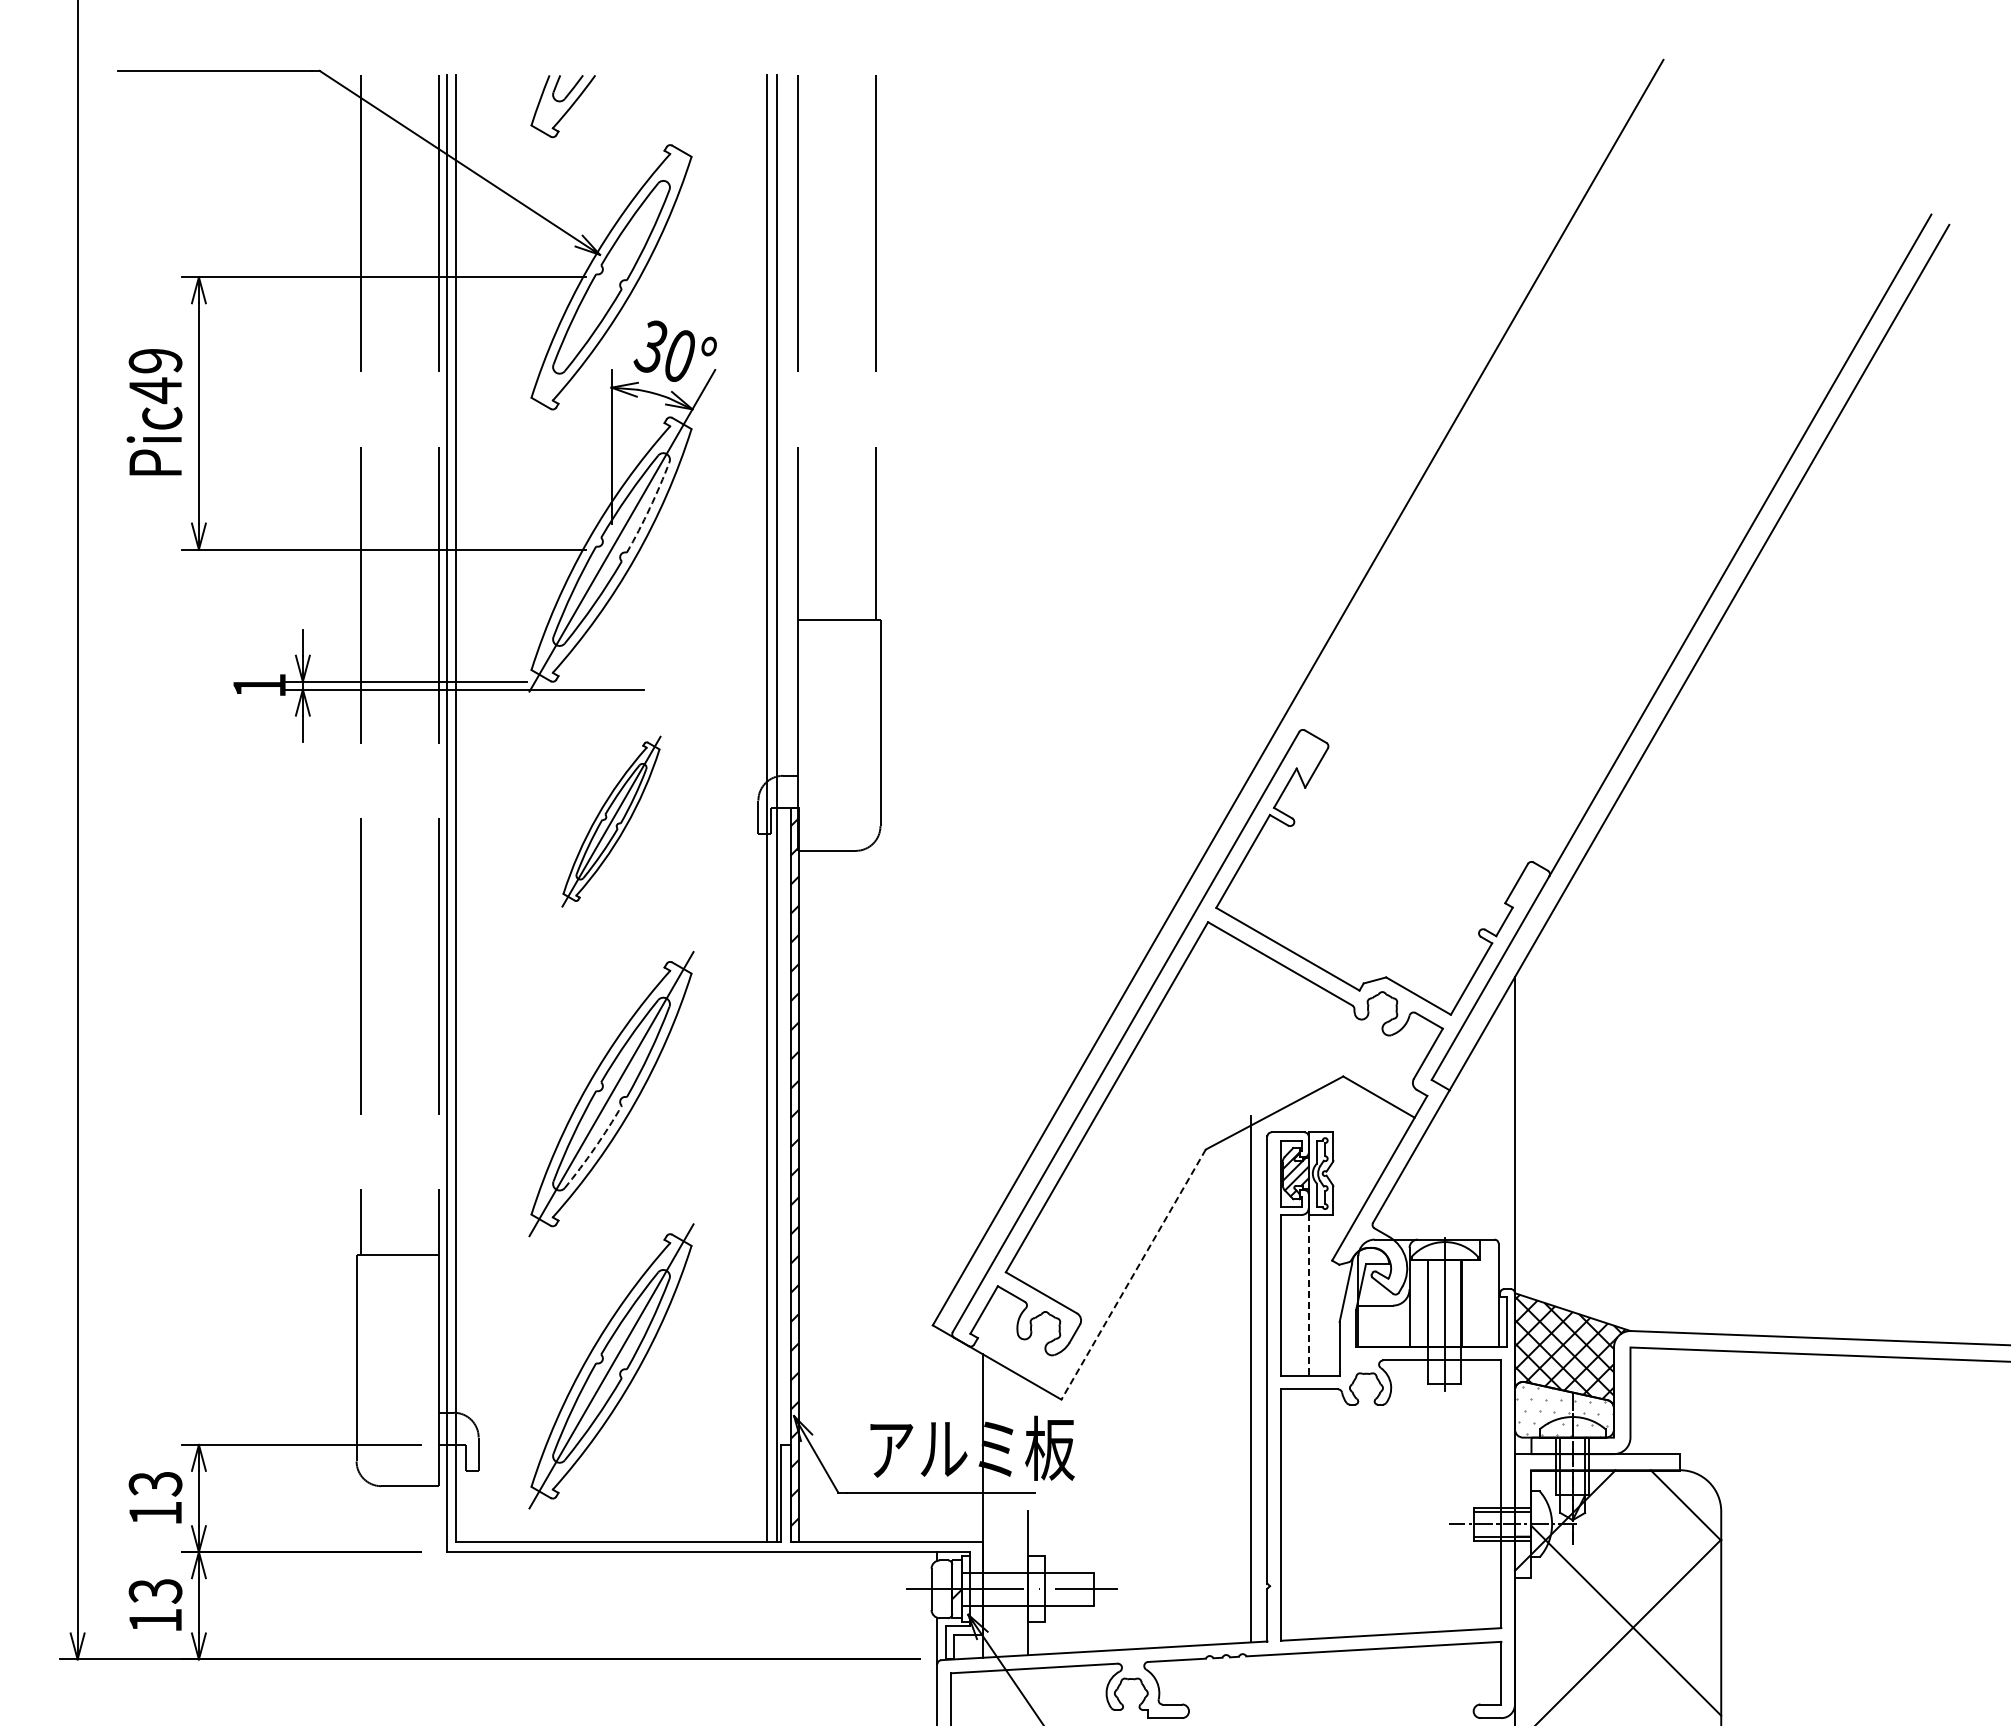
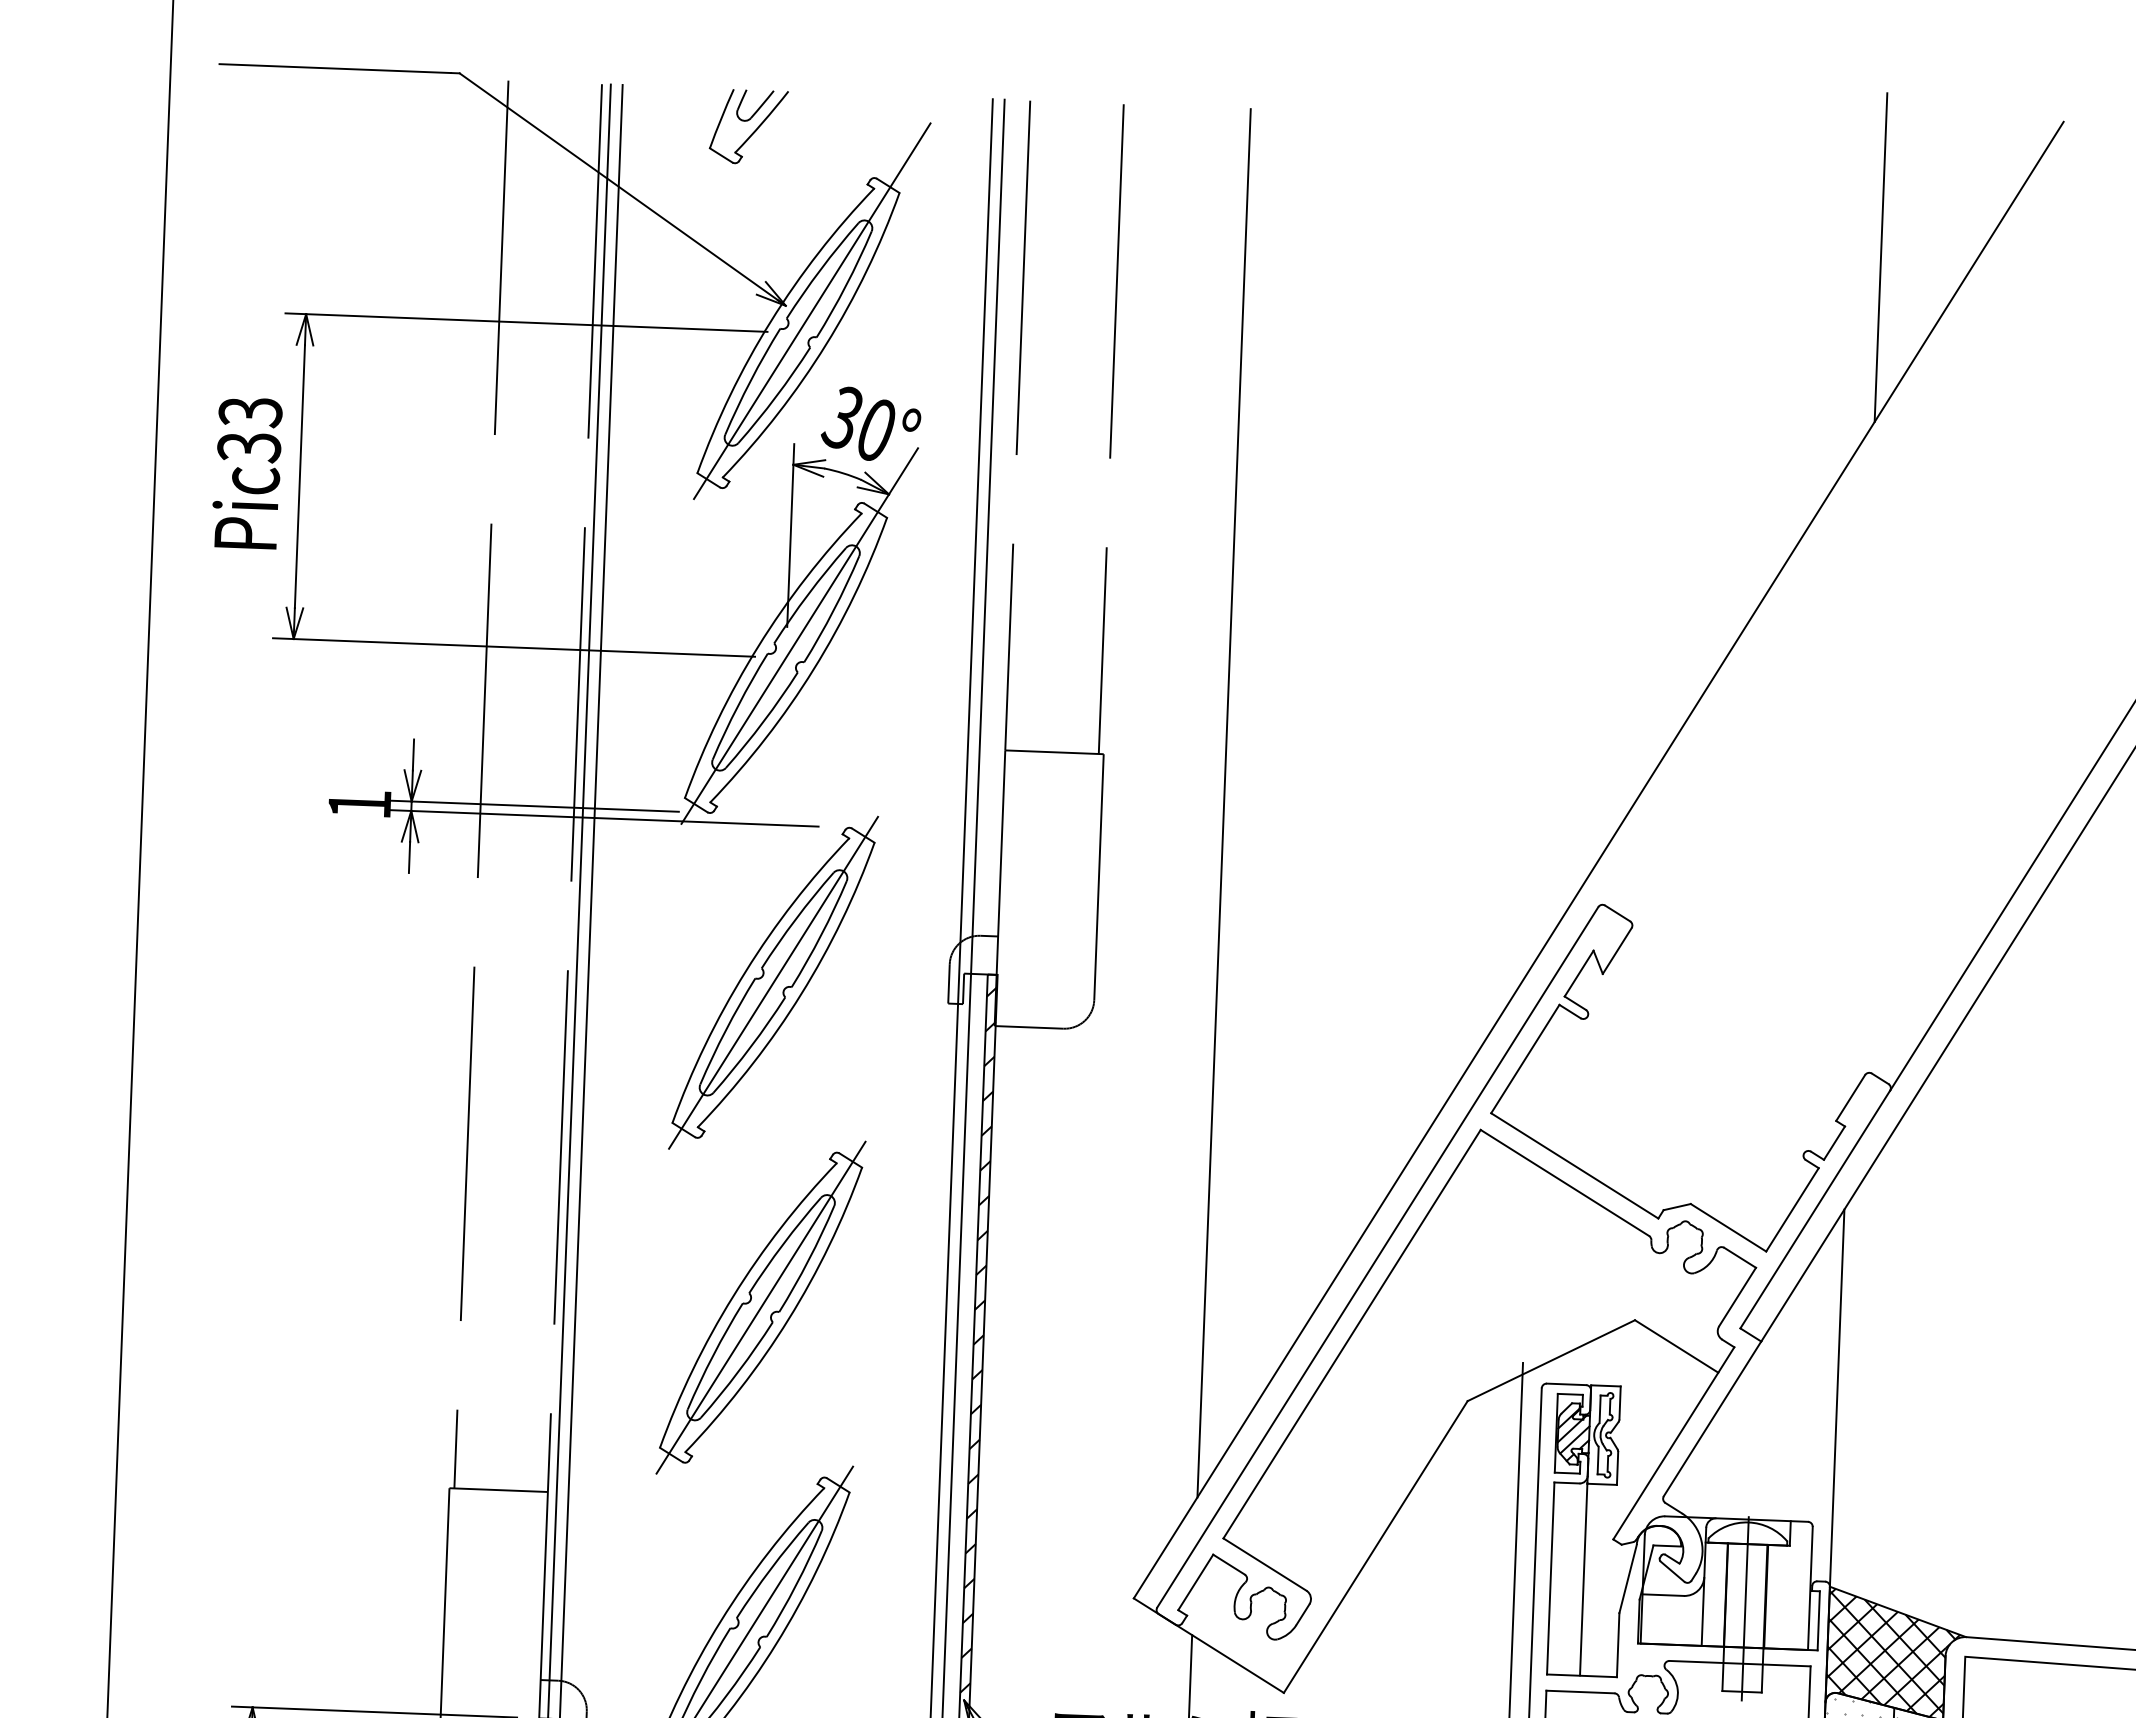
line: (1514, 179) -> (1880, 257), added
line: (622, 258) -> (812, 311), added
text: (155, 376) -> (249, 430), Pic49 -> Pic33
arc: (649, 508) -> (833, 610), dashed -> solid
line: (982, 656) -> (1223, 802), added
part: (611, 821) -> (773, 982), size x1.67
arc: (594, 1148) -> (738, 1371), dashed -> solid
line: (1133, 1275) -> (1375, 1548), dashed -> solid
line: (1308, 1294) -> (1583, 1578), dashed -> solid

